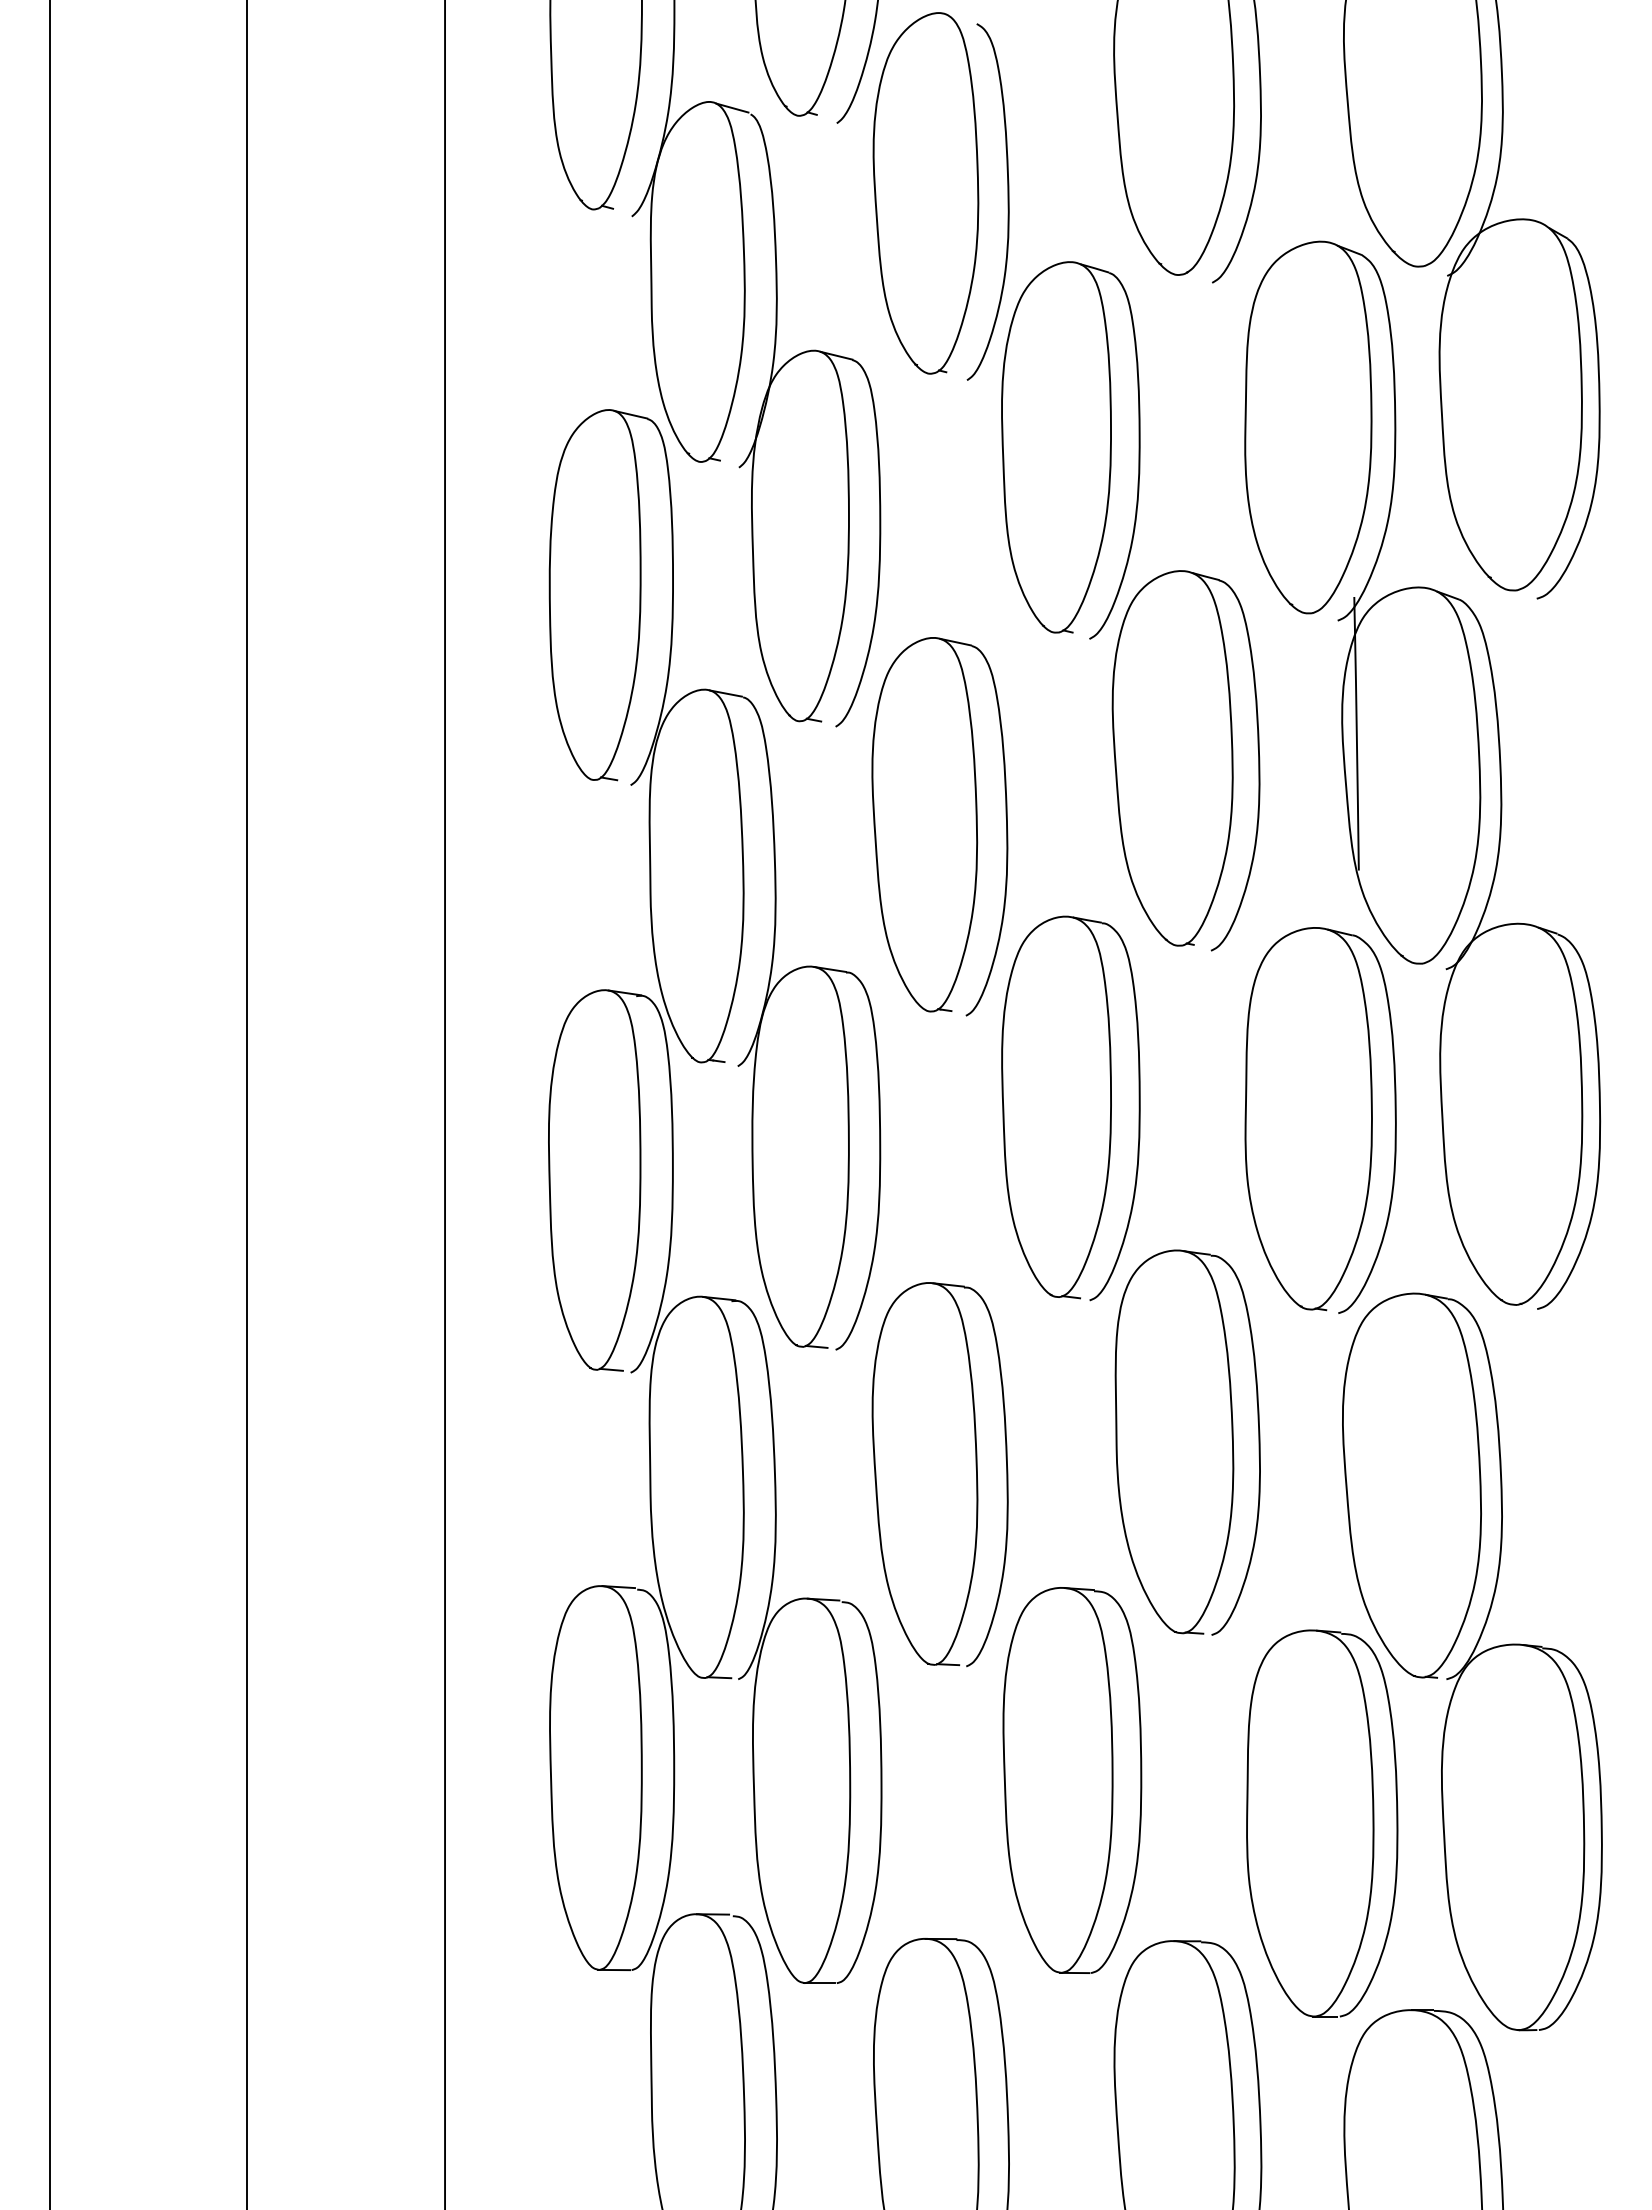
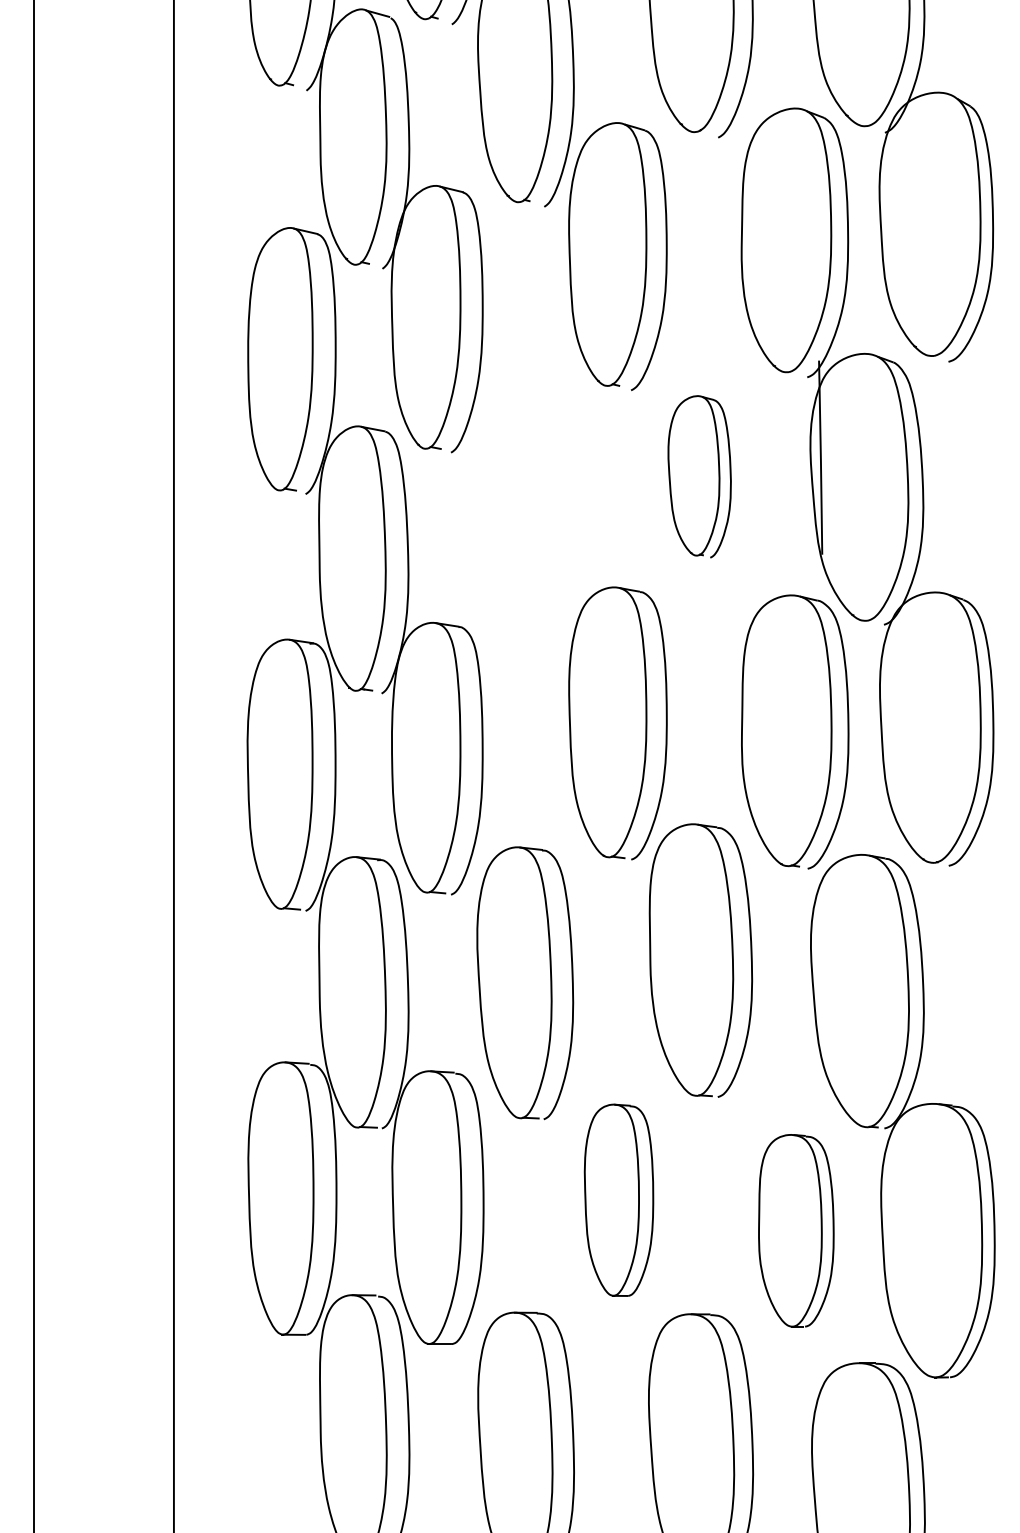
part: (1185, 760) -> (699, 476), size x0.6
part: (939, 826) -> (524, 523), removed
part: (1072, 1780) -> (619, 1200), size x0.7
part: (1322, 1823) -> (796, 1230), size x0.7

